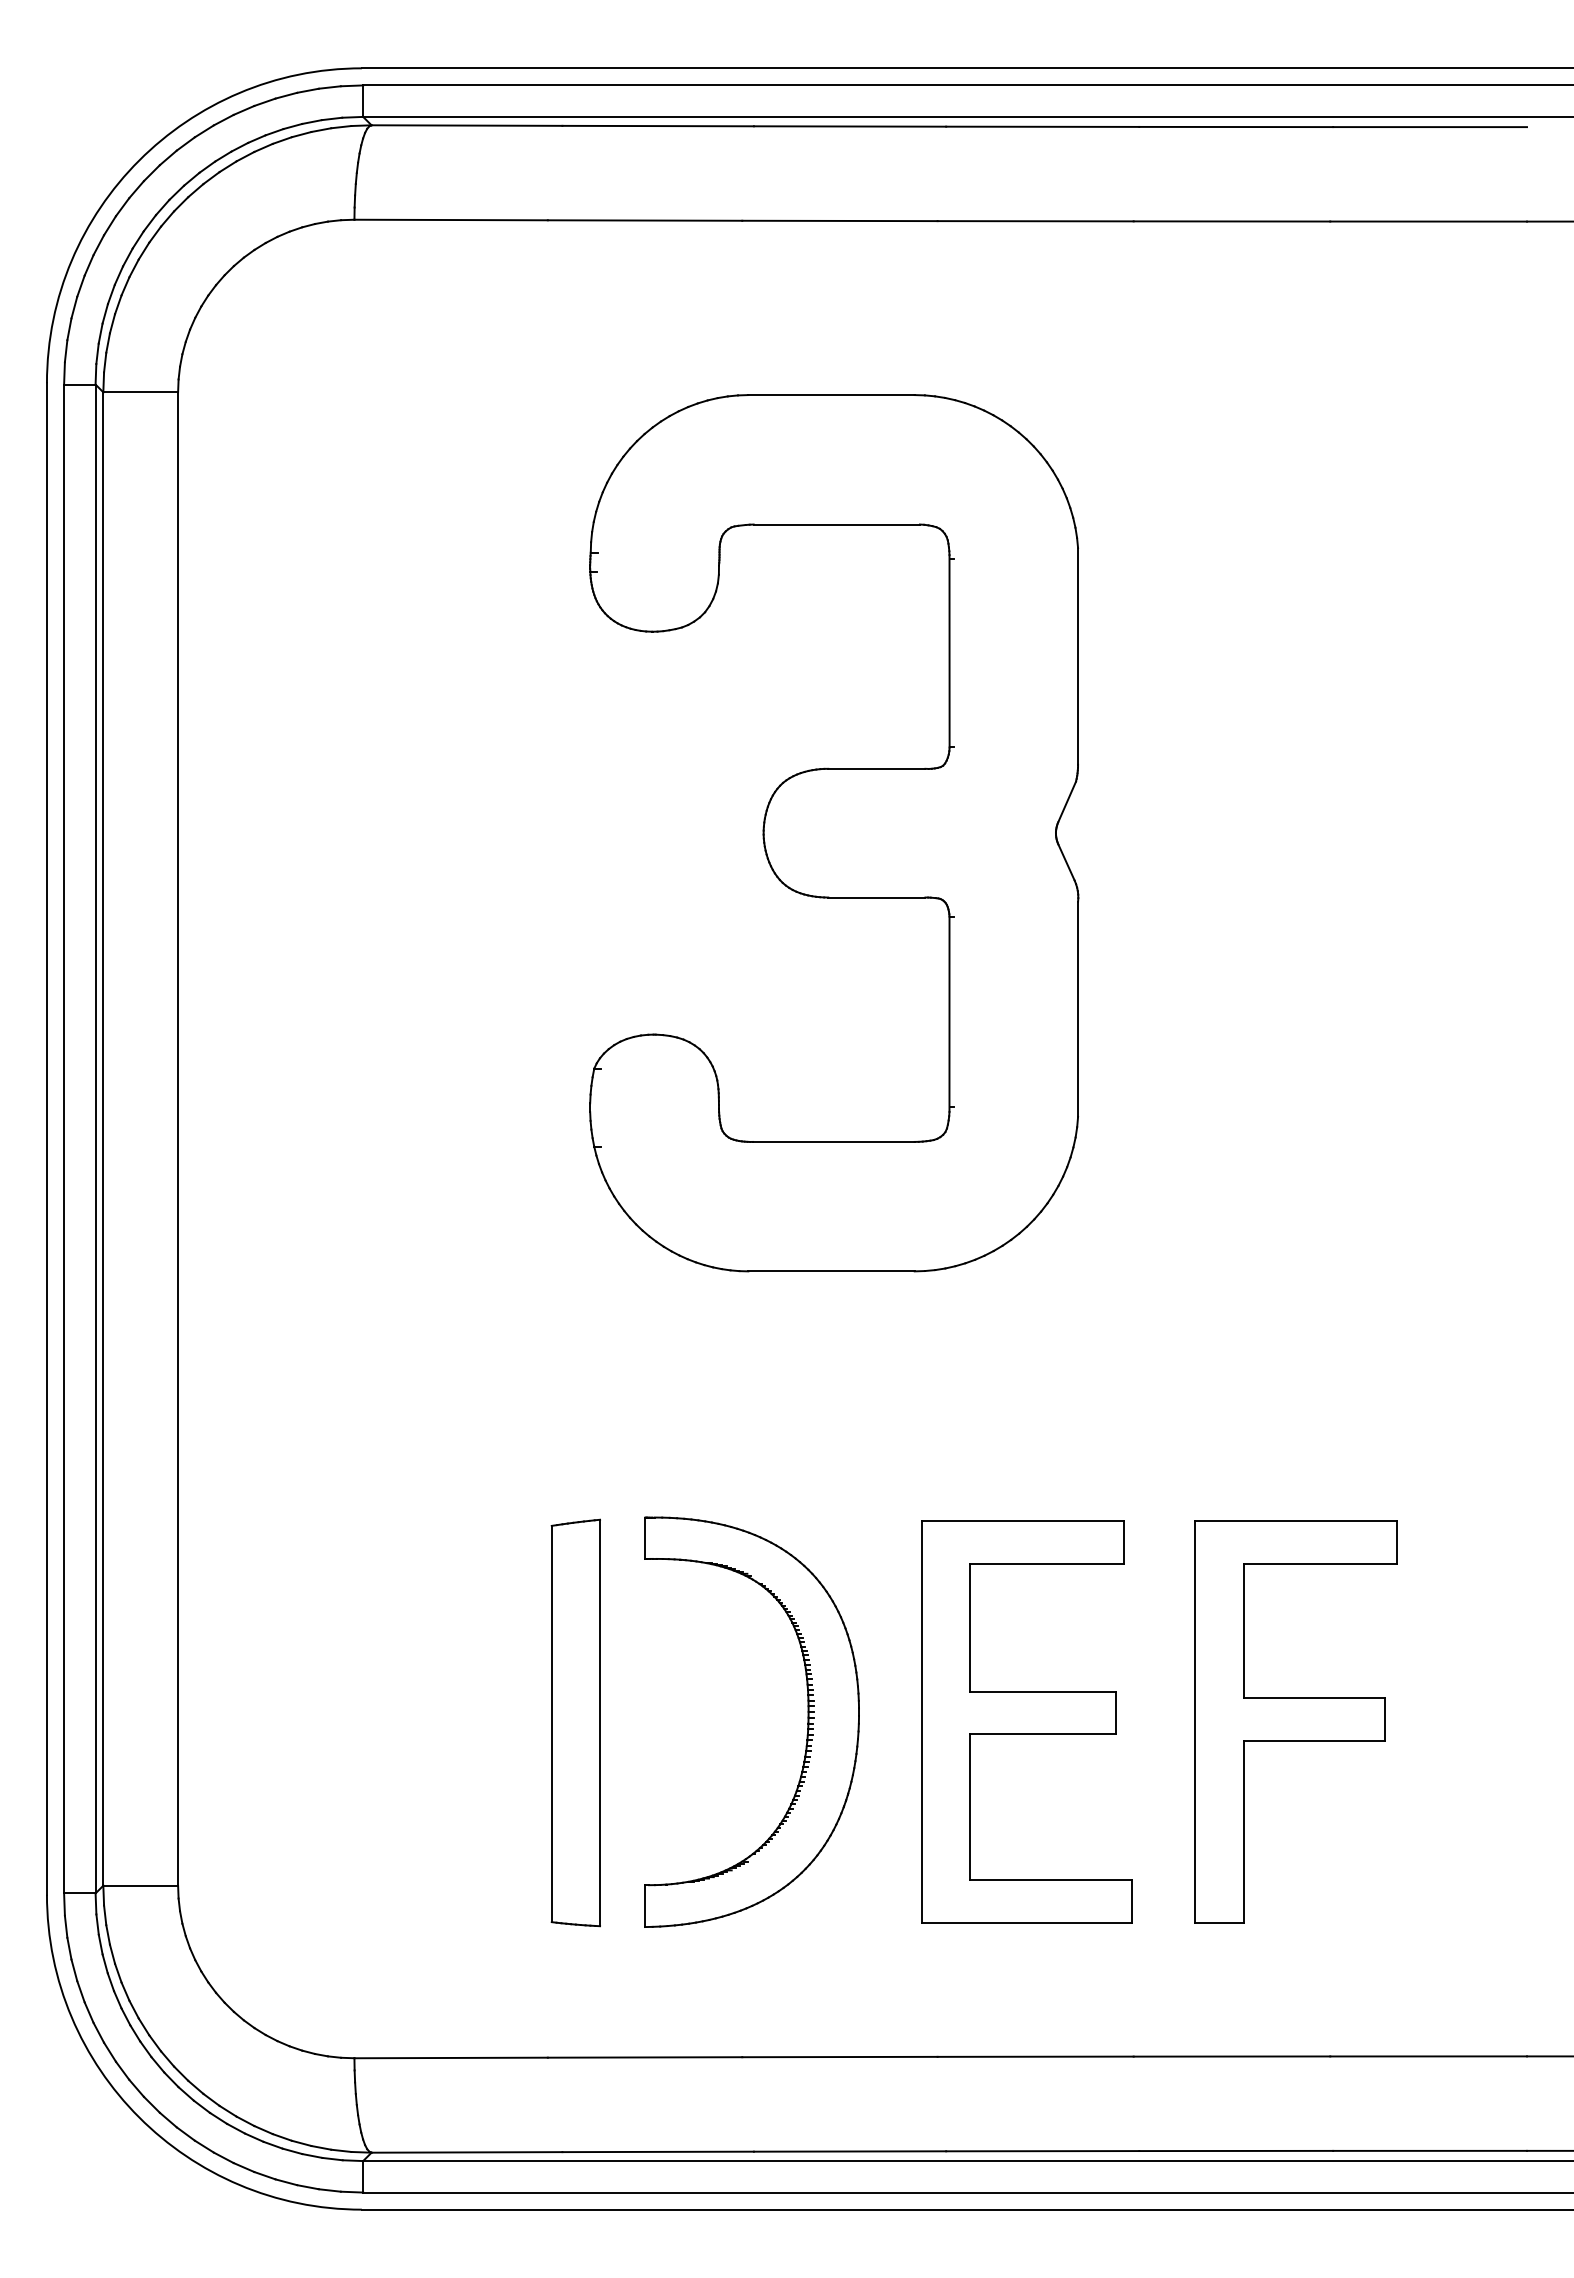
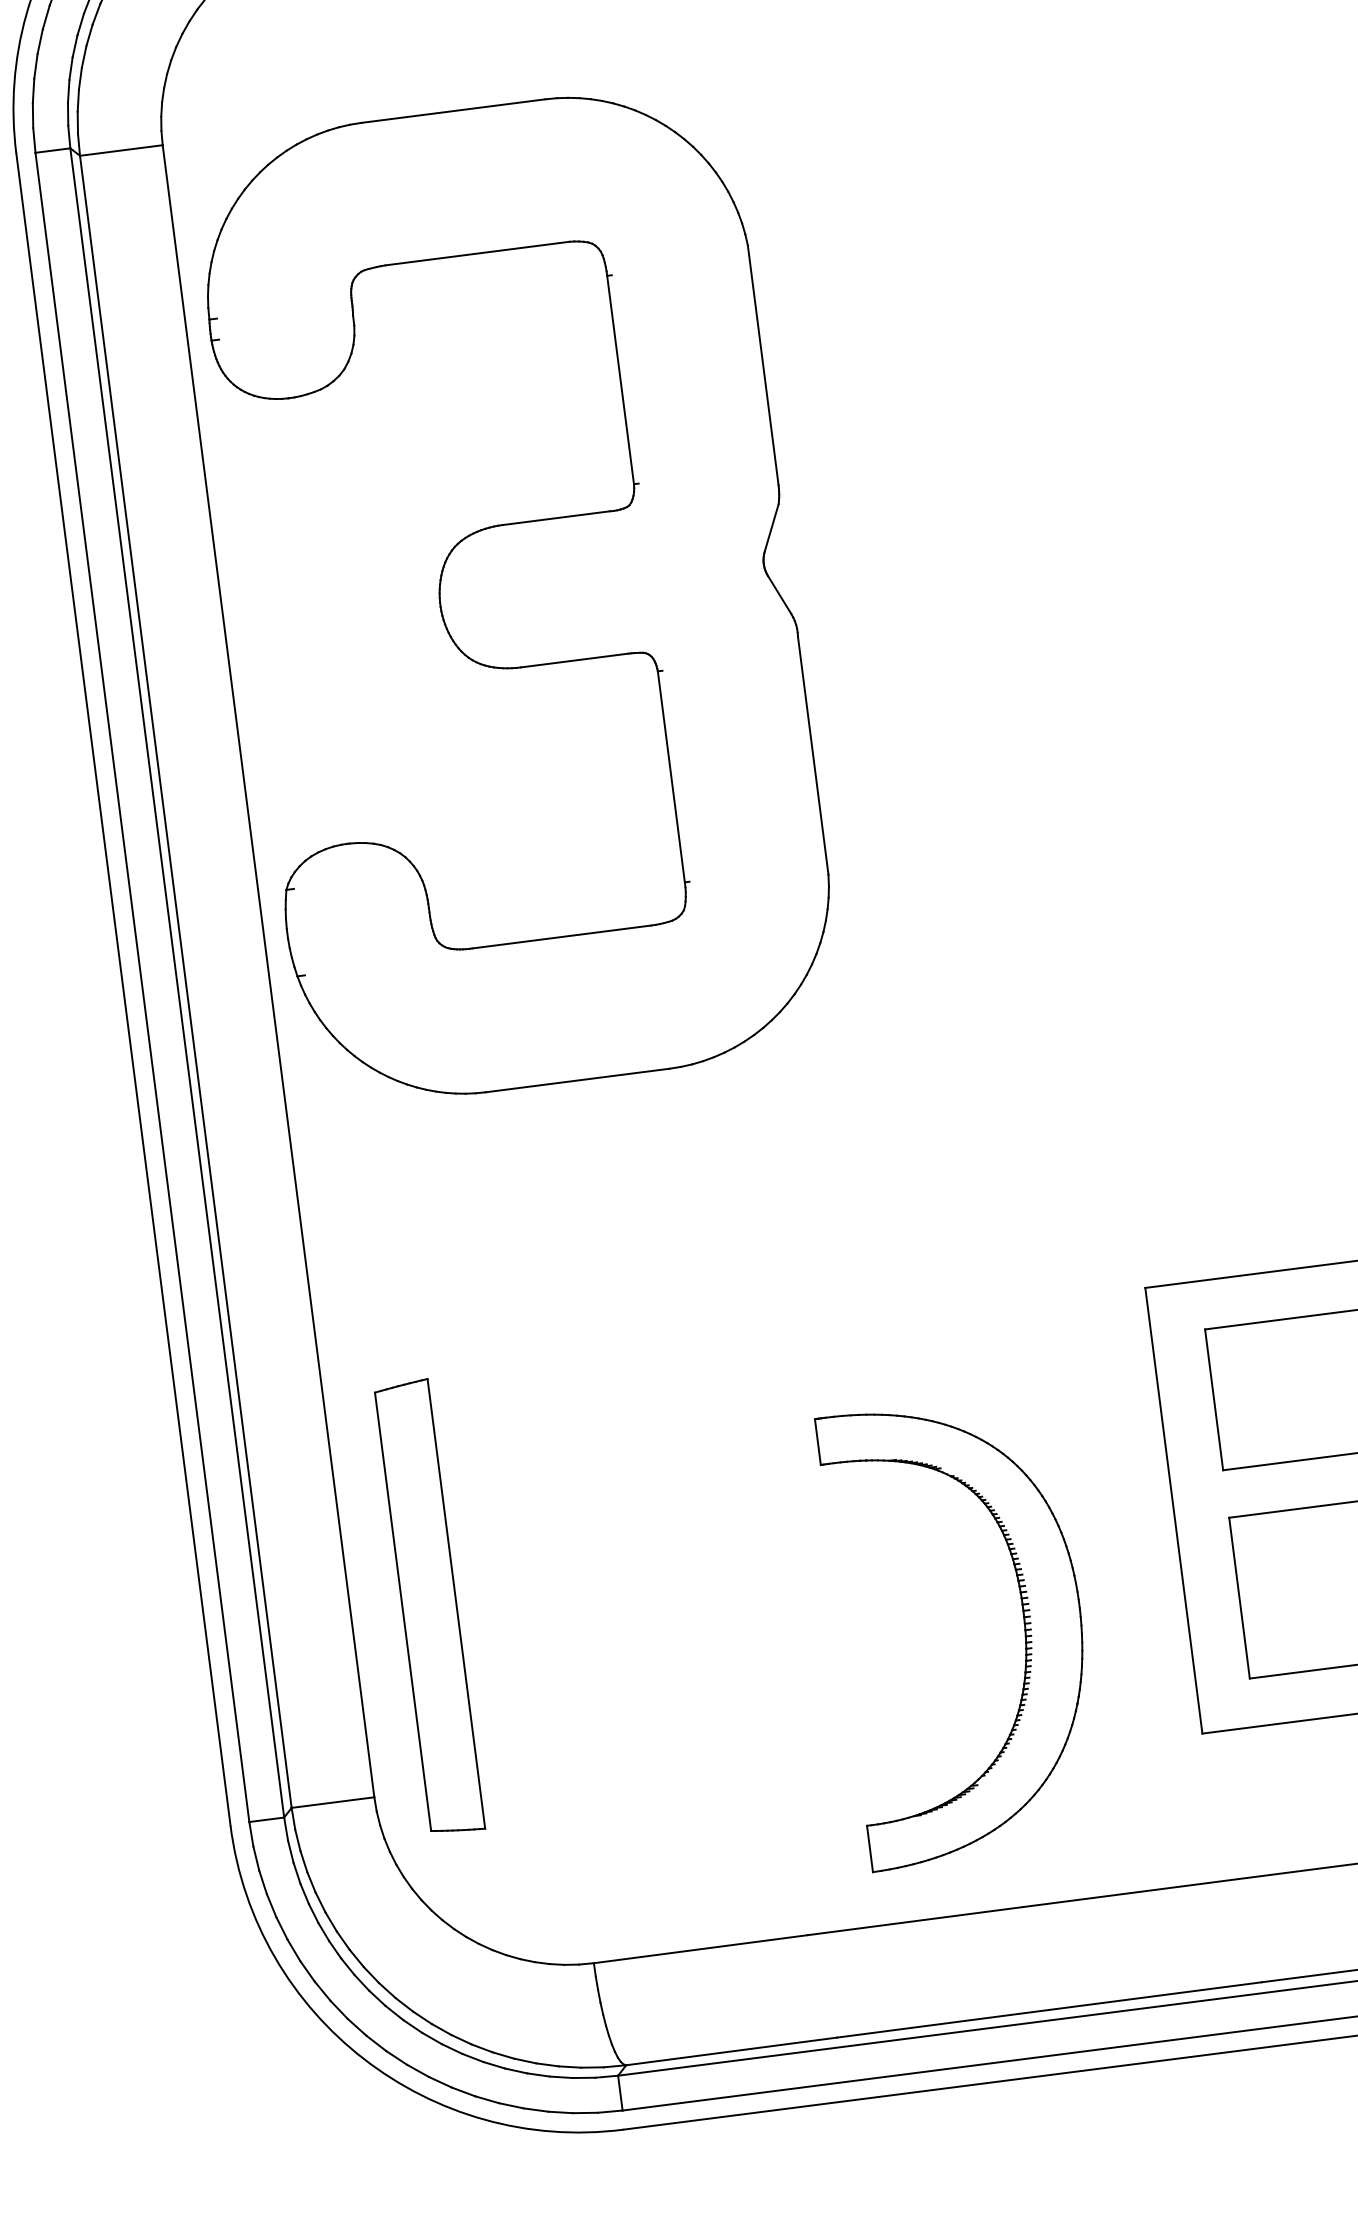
part: (834, 833) -> (518, 595), moved
part: (807, 1721) -> (1023, 1621), moved
part: (575, 1722) -> (429, 1606), moved

